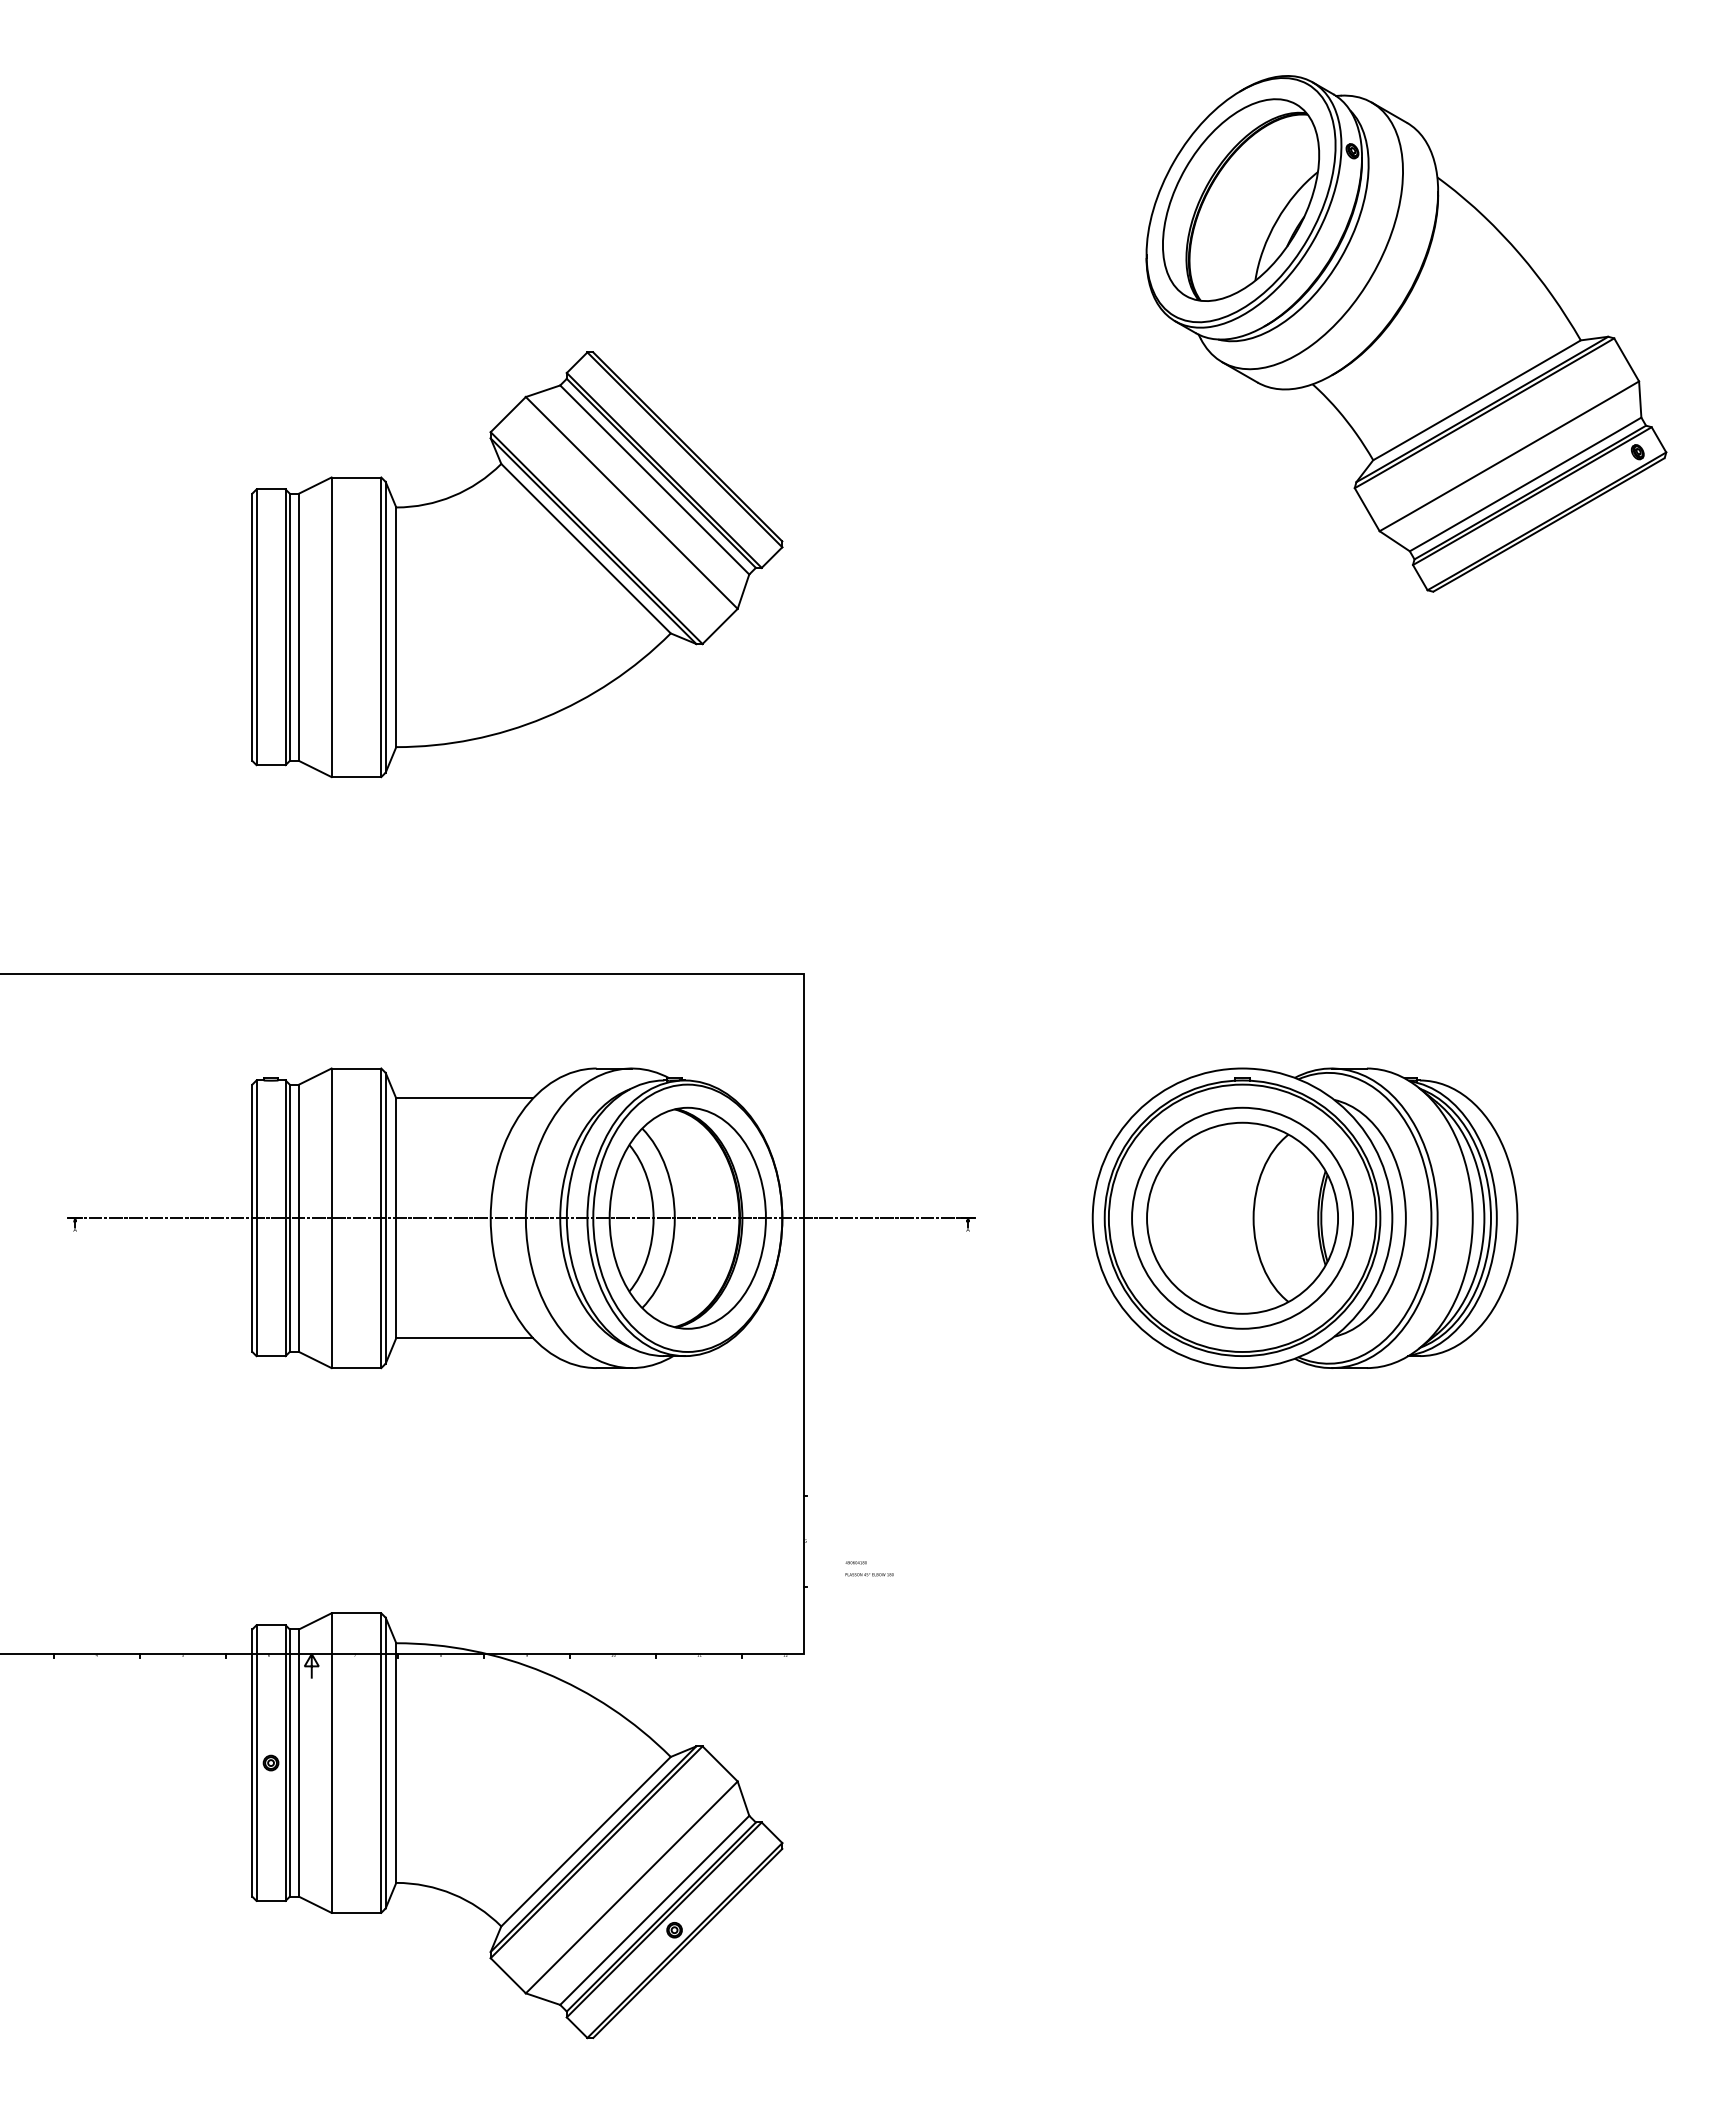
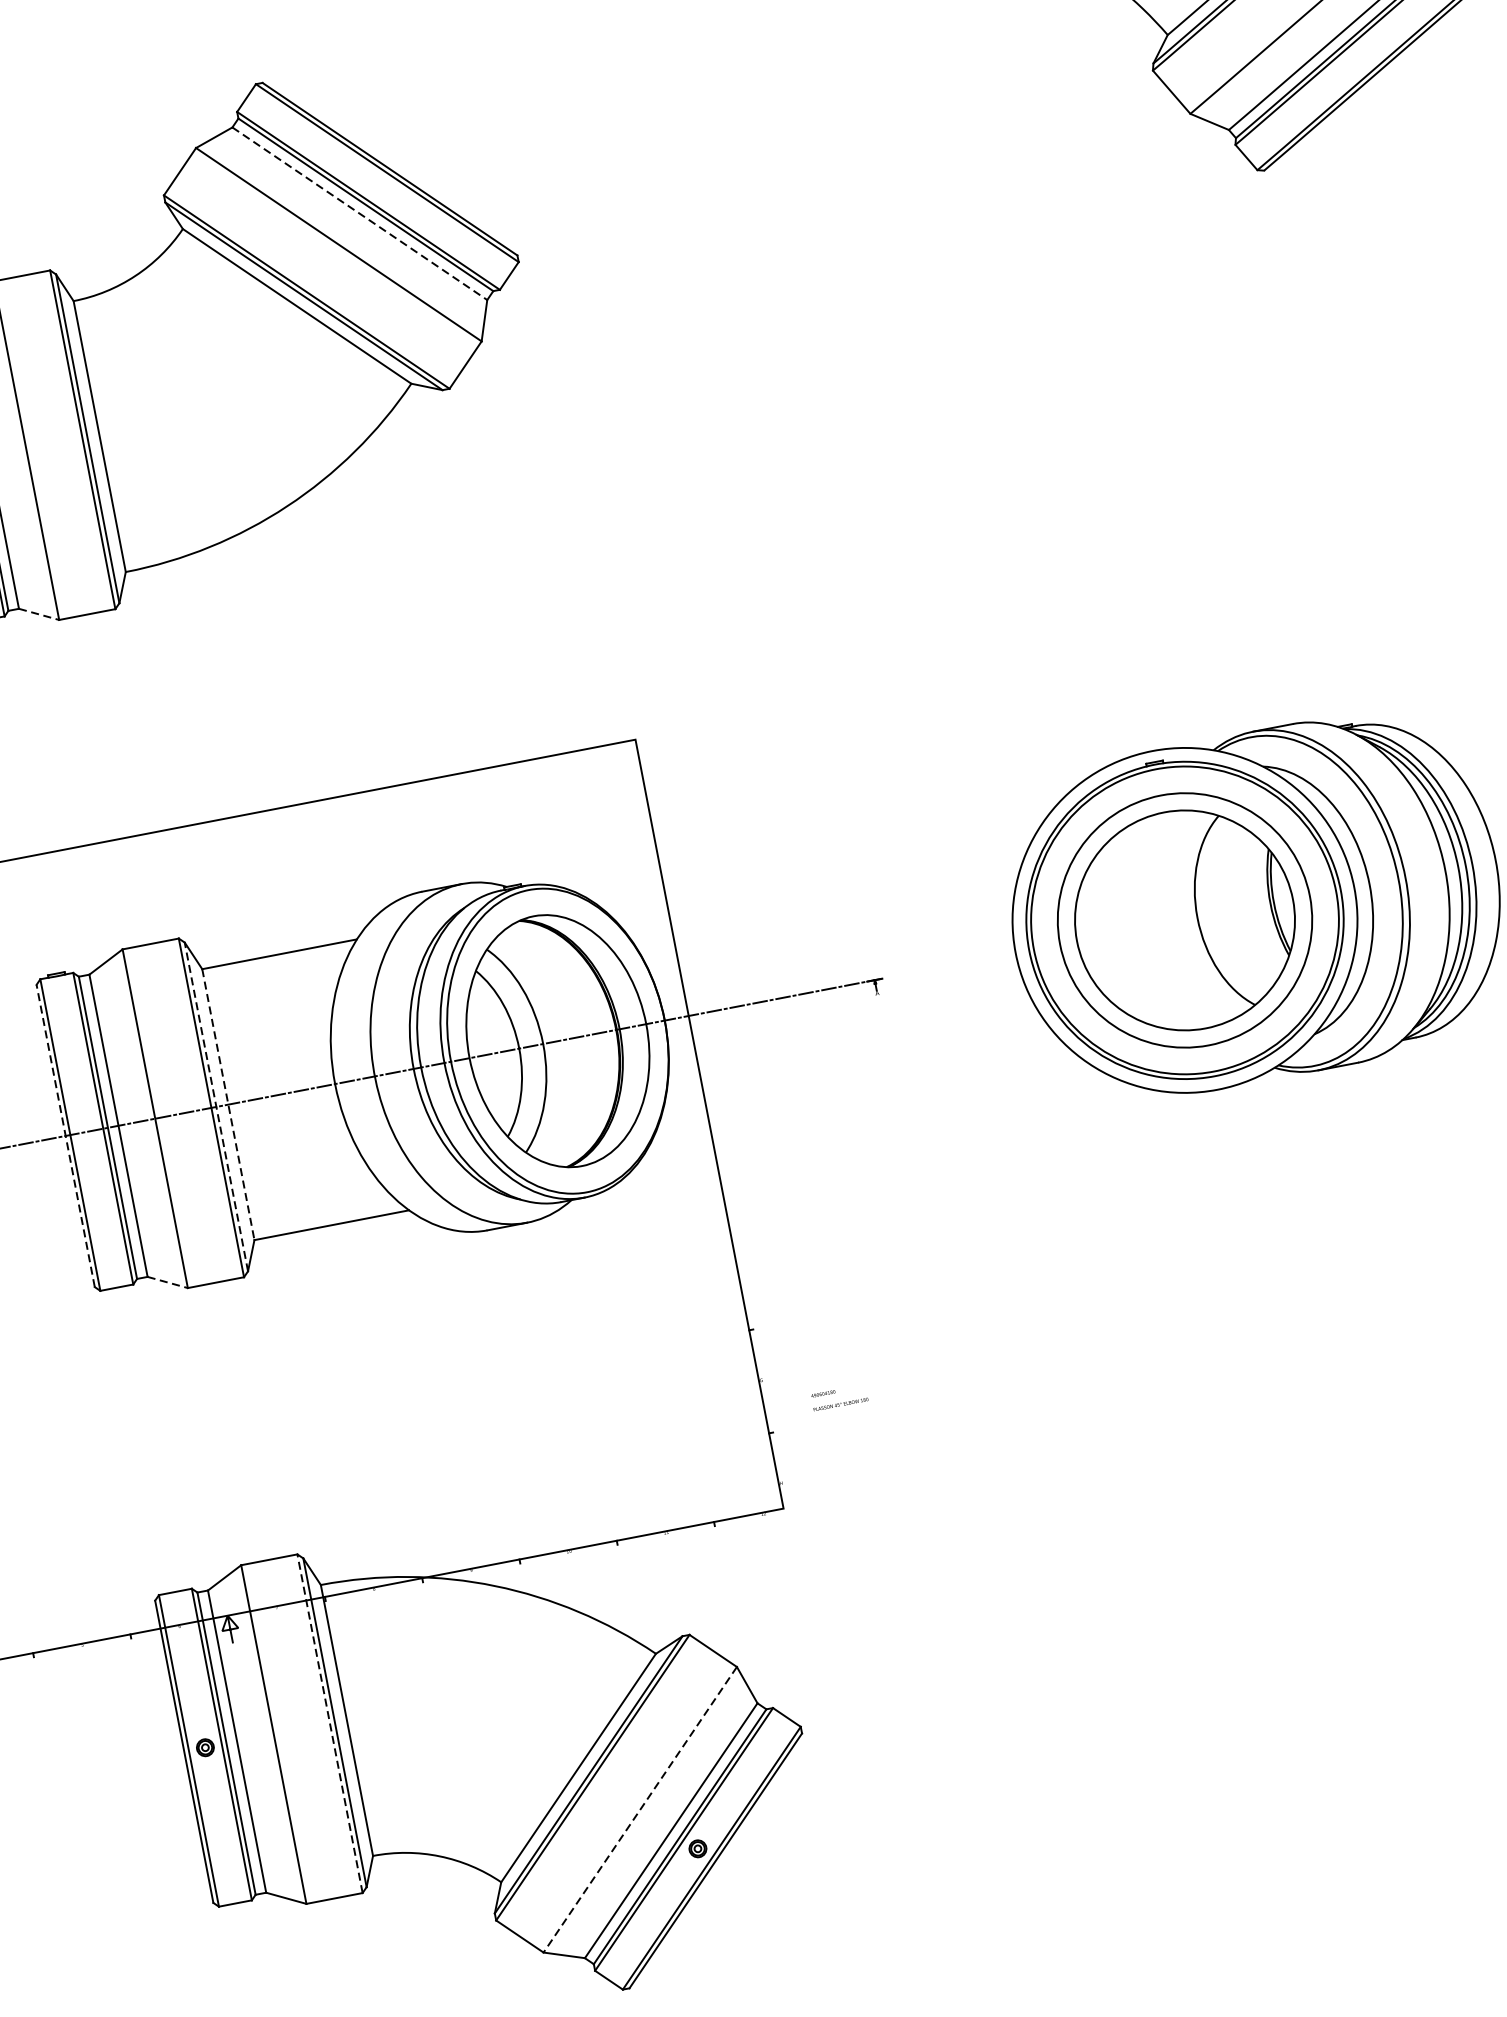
line: (654, 479) -> (359, 213), solid -> dashed
line: (315, 769) -> (39, 614), solid -> dashed
line: (385, 1217) -> (216, 1106), solid -> dashed
line: (252, 1218) -> (65, 1136), solid -> dashed
line: (396, 1218) -> (228, 1104), solid -> dashed
line: (315, 1360) -> (168, 1282), solid -> dashed
line: (381, 1763) -> (330, 1724), solid -> dashed
line: (631, 1887) -> (639, 1809), solid -> dashed

